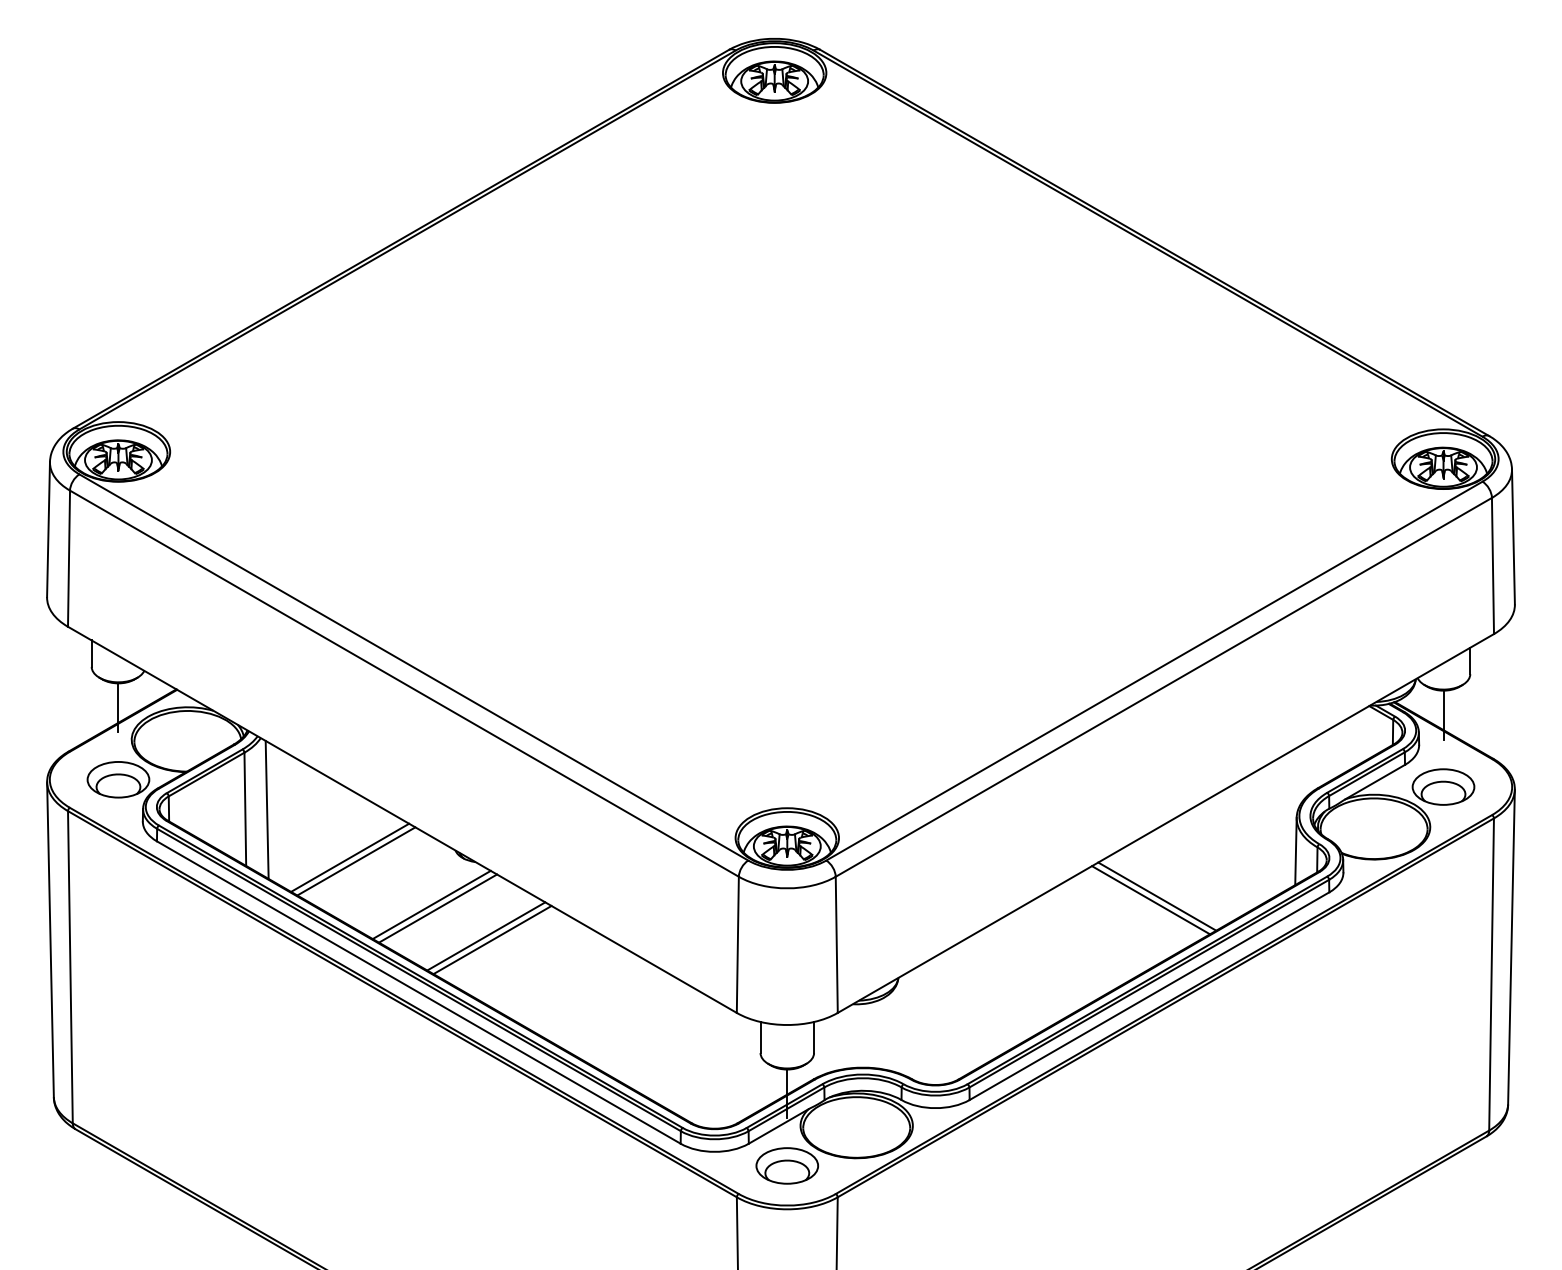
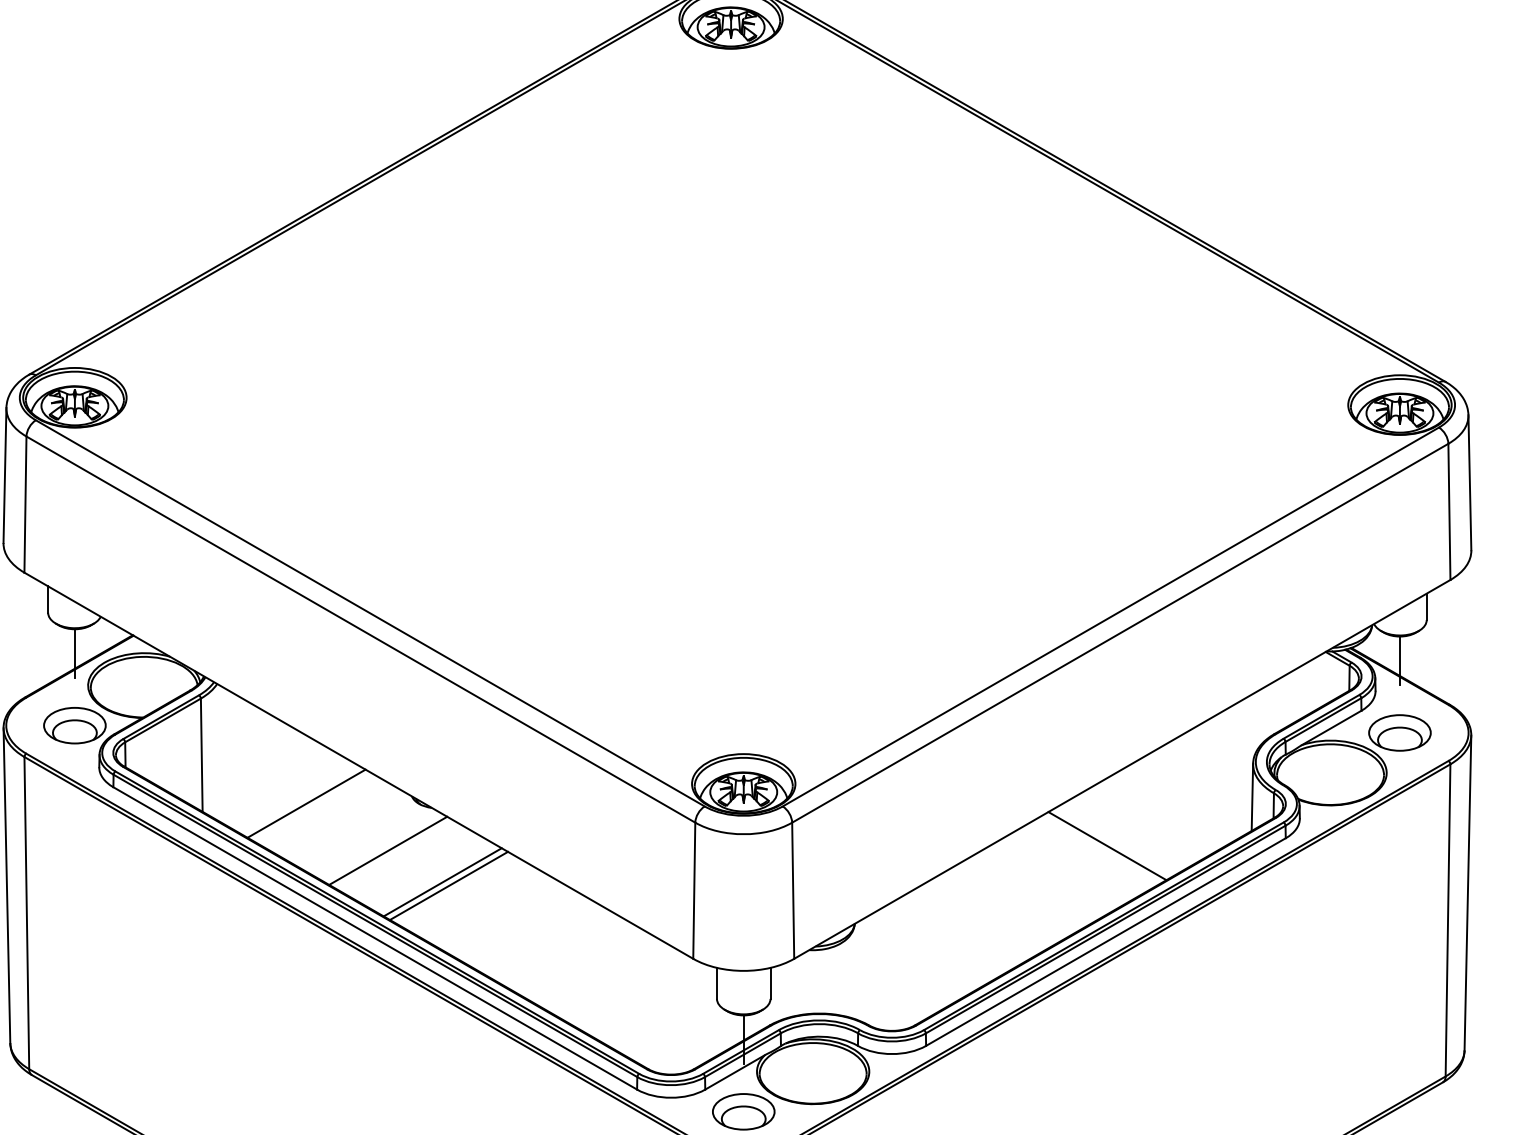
line: (266, 809) -> (222, 755), removed
line: (356, 861) -> (312, 807), removed
line: (1157, 896) -> (1113, 842), removed
line: (438, 908) -> (394, 854), removed

